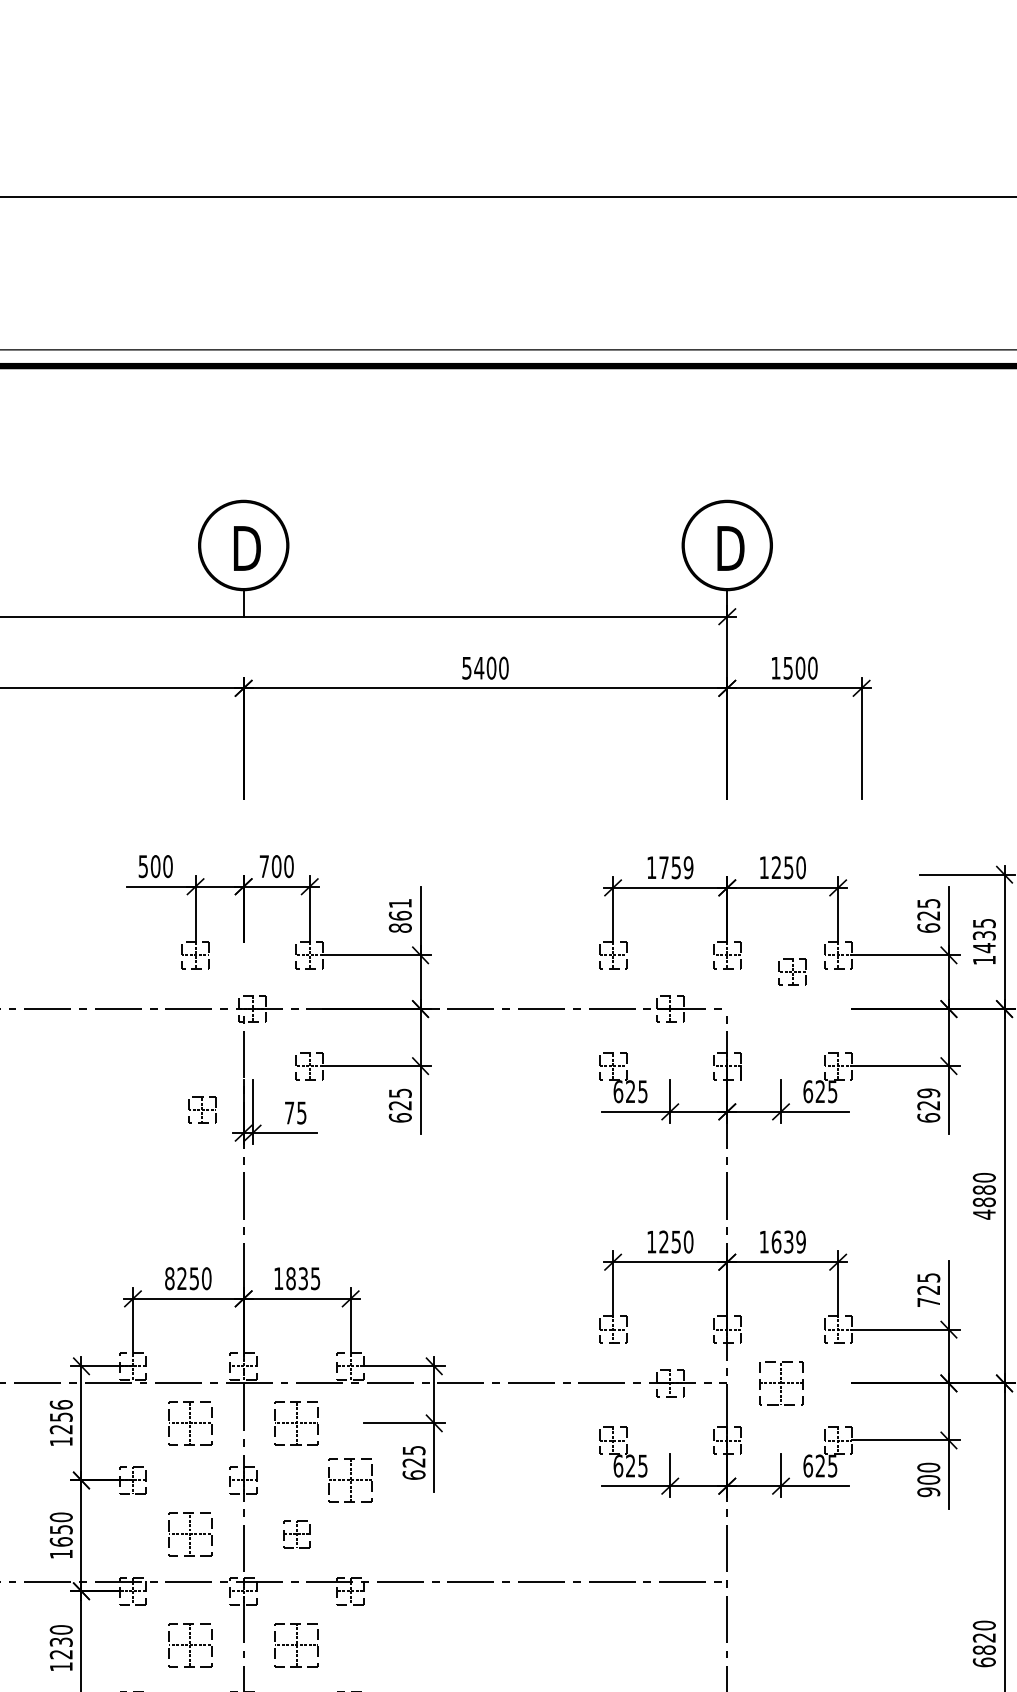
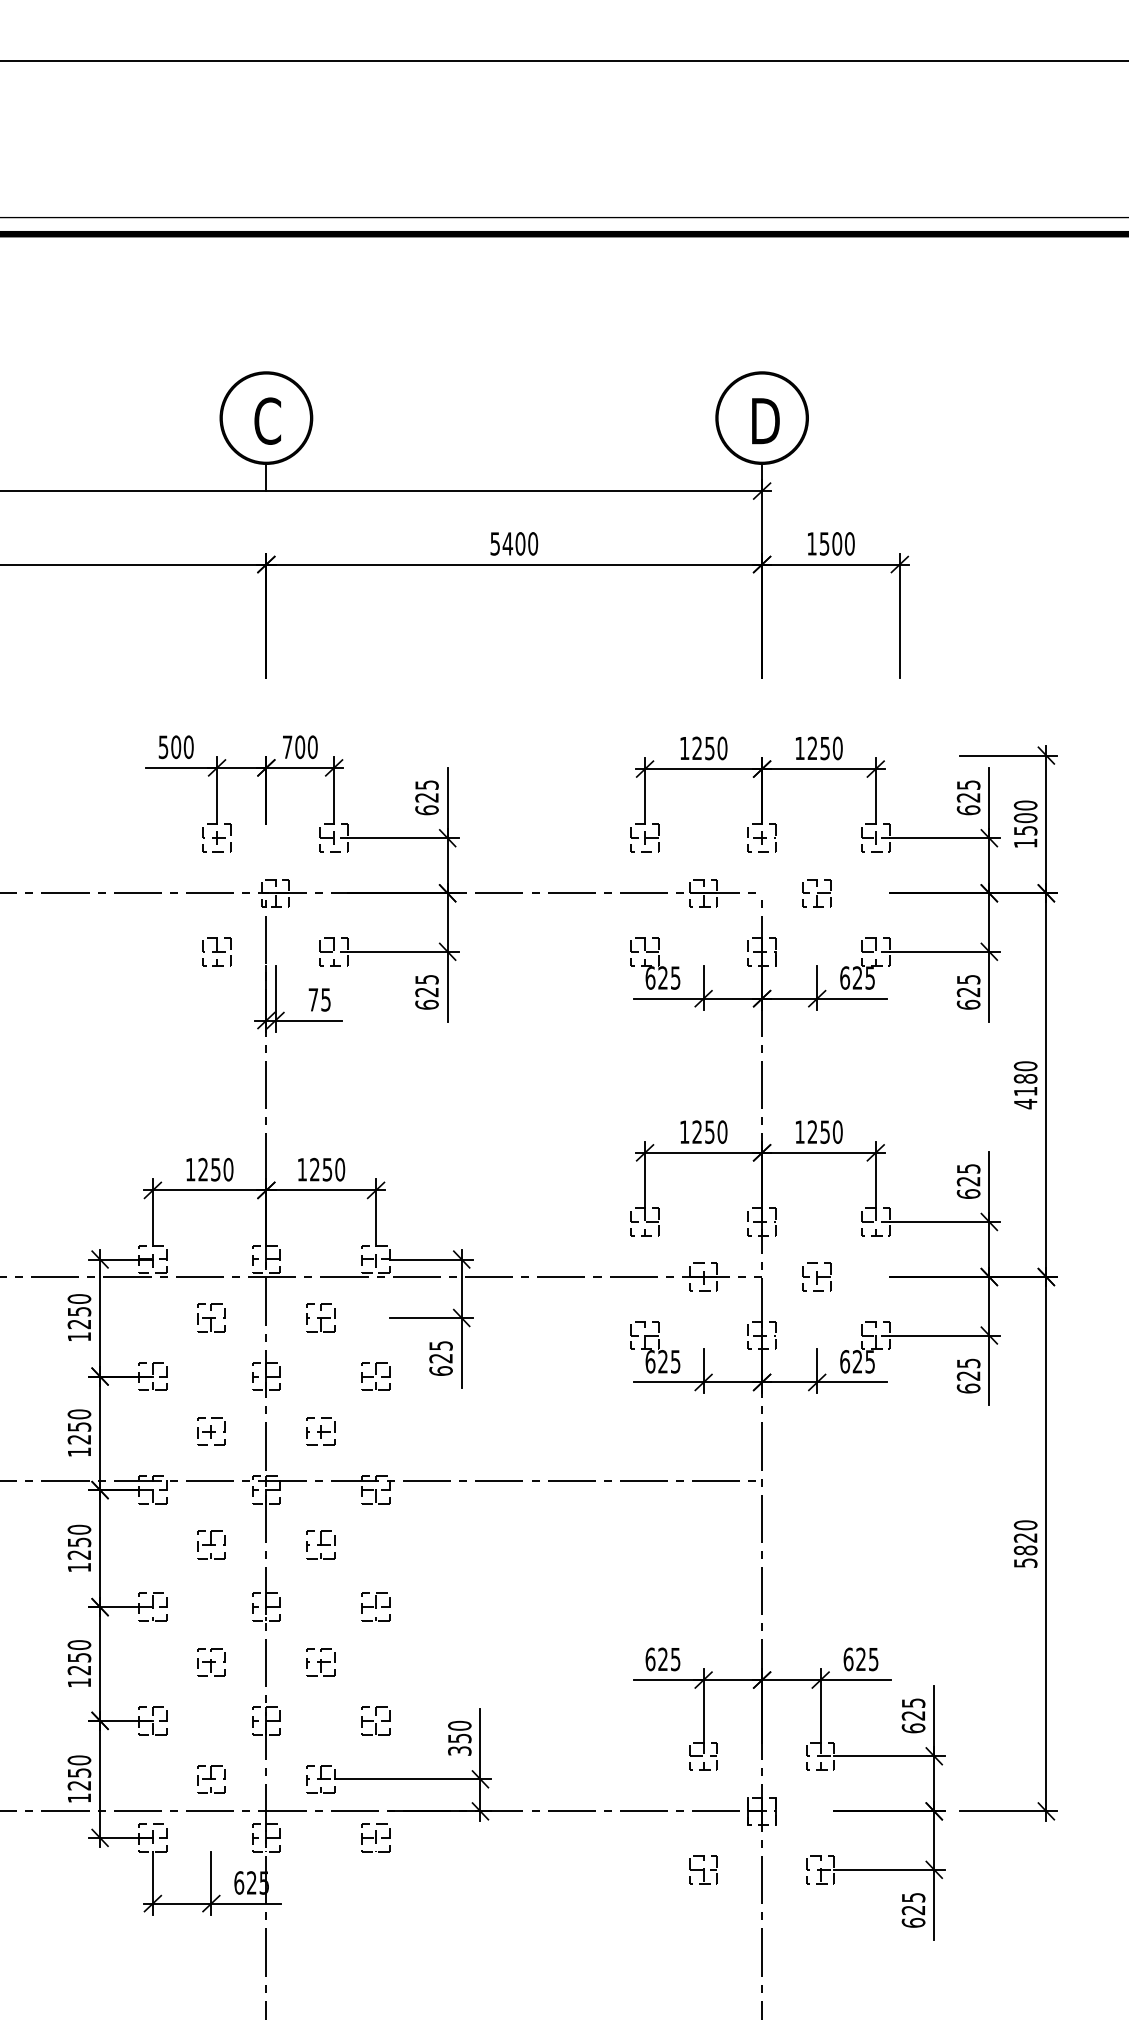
text: (246, 547) -> (269, 420), D -> C
text: (675, 867) -> (709, 748), 1759 -> 1250
text: (399, 915) -> (426, 797), 861 -> 625
text: (984, 936) -> (1025, 818), 1435 -> 1500
part: (792, 972) -> (816, 893), moved
text: (928, 1093) -> (968, 979), 629 -> 625
part: (201, 1109) -> (216, 951), moved
text: (984, 1202) -> (1025, 1091), 4880 -> 4180
text: (788, 1241) -> (824, 1131), 1639 -> 1250
text: (169, 1278) -> (190, 1169), 8250 -> 1250
text: (303, 1278) -> (327, 1169), 1835 -> 1250
text: (928, 1301) -> (968, 1193), 725 -> 625
part: (780, 1382) -> (816, 1276), size x0.62
text: (60, 1404) -> (78, 1298), 1256 -> 1250
part: (190, 1422) -> (211, 1317), size x0.62
part: (296, 1422) -> (320, 1317), size x0.62
text: (928, 1479) -> (968, 1375), 900 -> 625
part: (350, 1480) -> (375, 1376), size x0.62
part: (190, 1534) -> (211, 1431), size x0.62
text: (61, 1541) -> (79, 1439), 1650 -> 1250
text: (60, 1641) -> (78, 1541), 1230 -> 1250
part: (190, 1644) -> (211, 1544), size x0.62
part: (296, 1644) -> (320, 1544), size x0.62
text: (984, 1661) -> (1025, 1562), 6820 -> 5820

